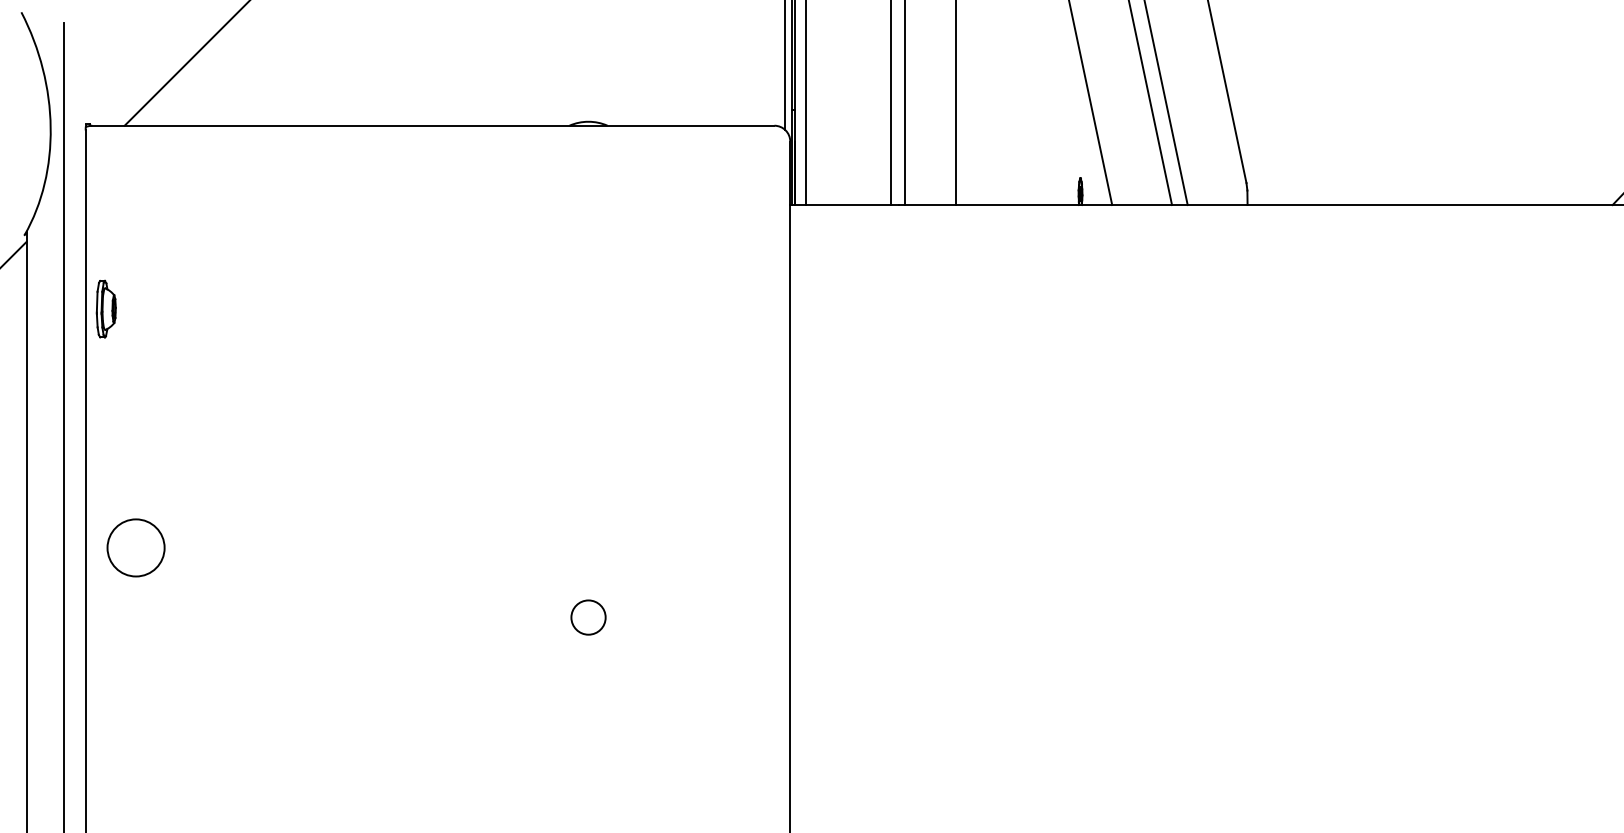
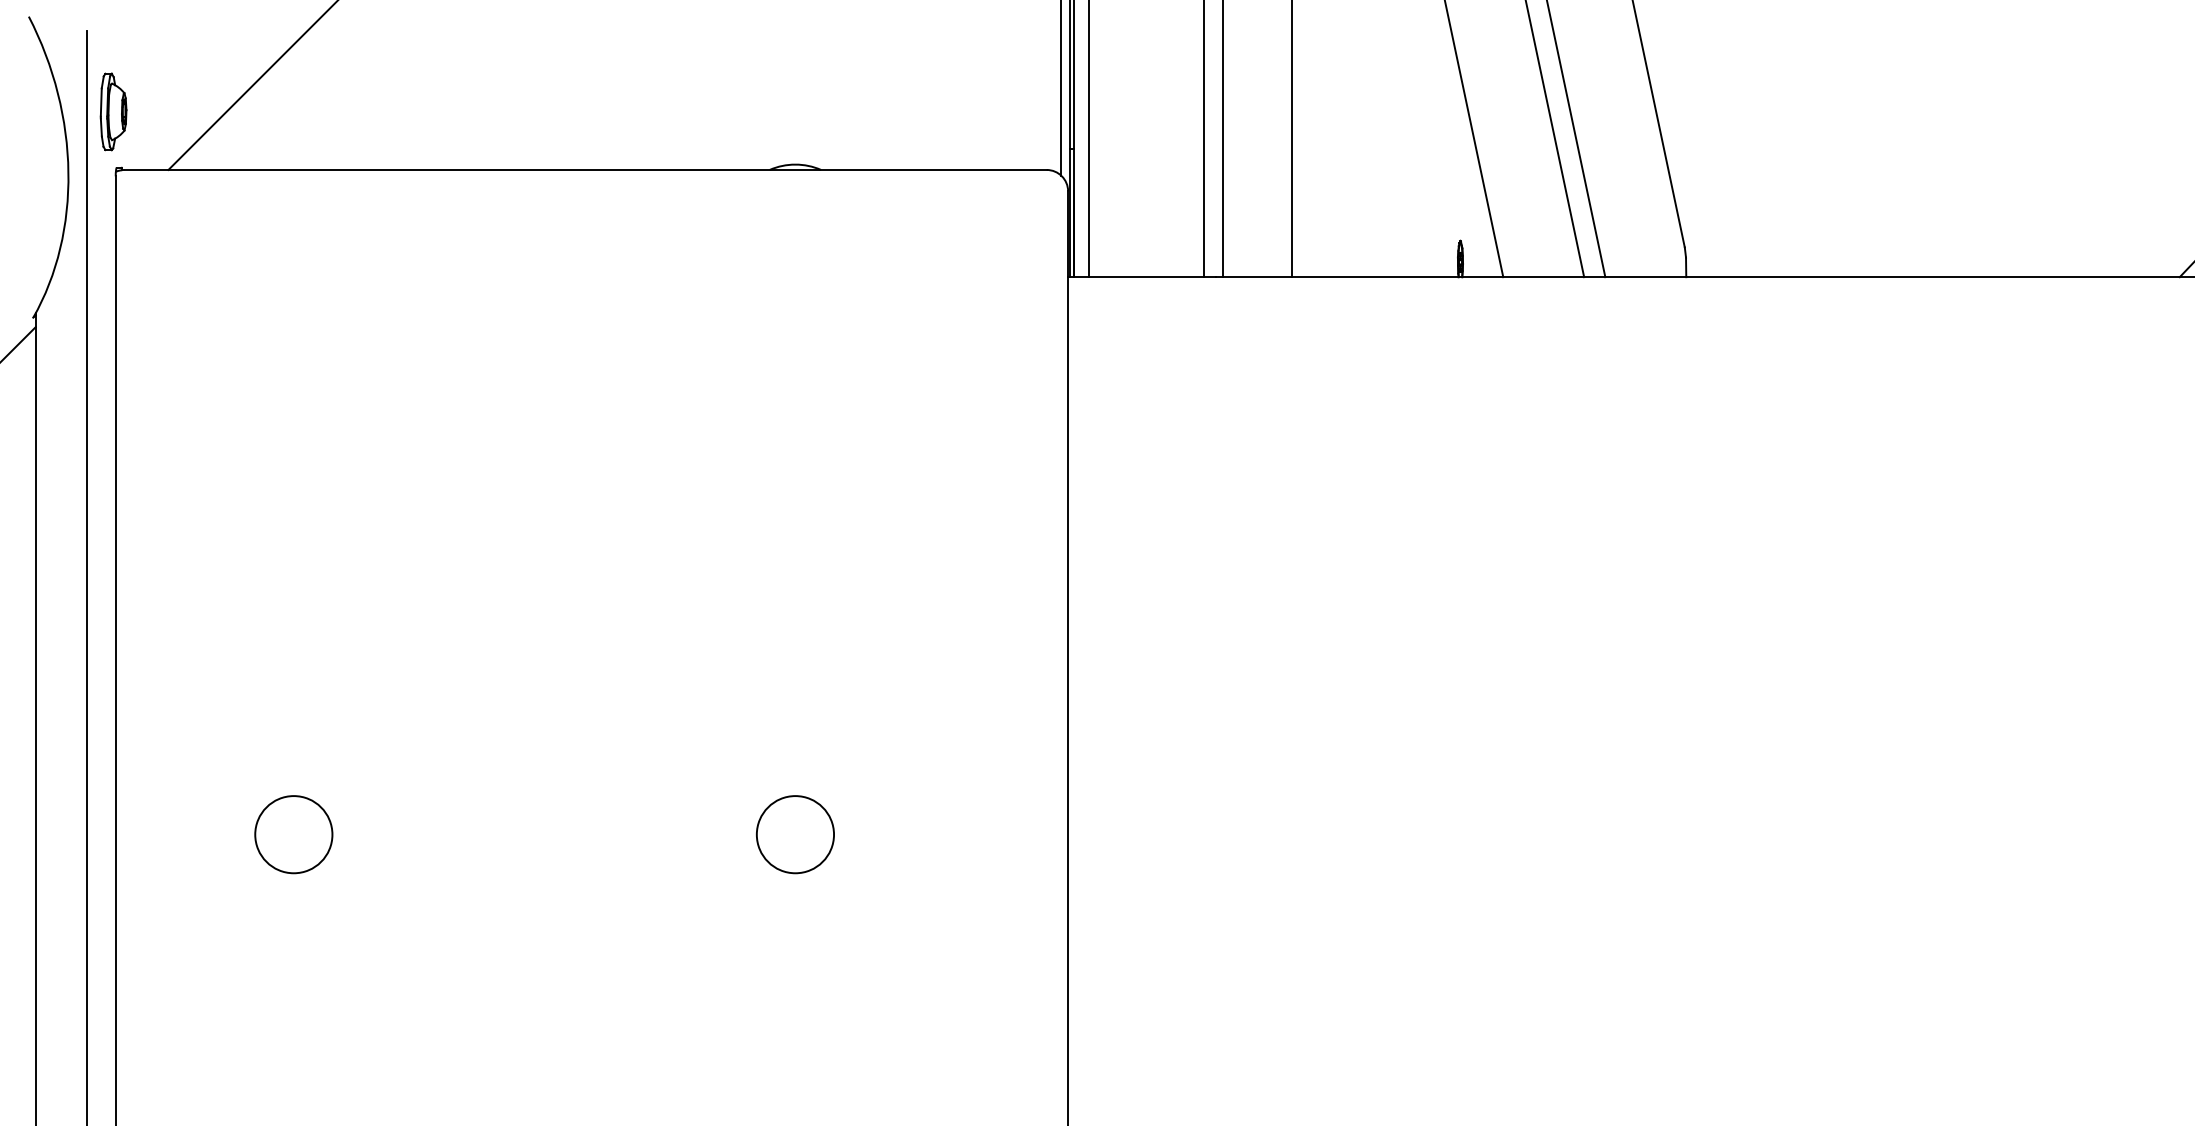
part: (106, 308) -> (113, 111), moved
circle: (135, 547) -> (293, 834), moved
circle: (588, 617) -> (795, 834), size x1.67

